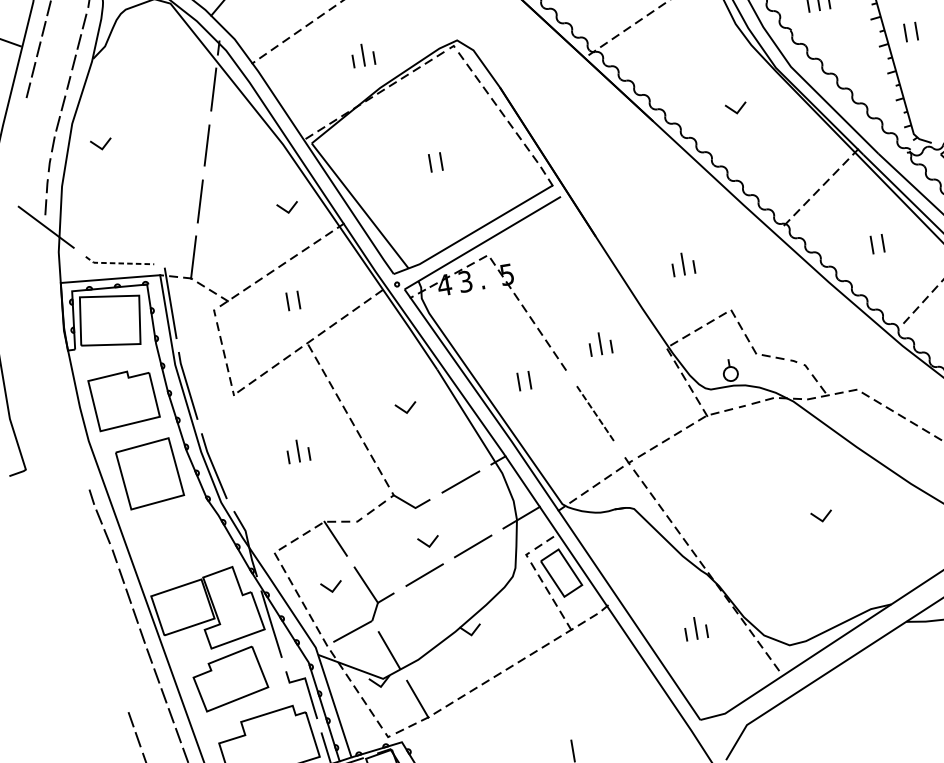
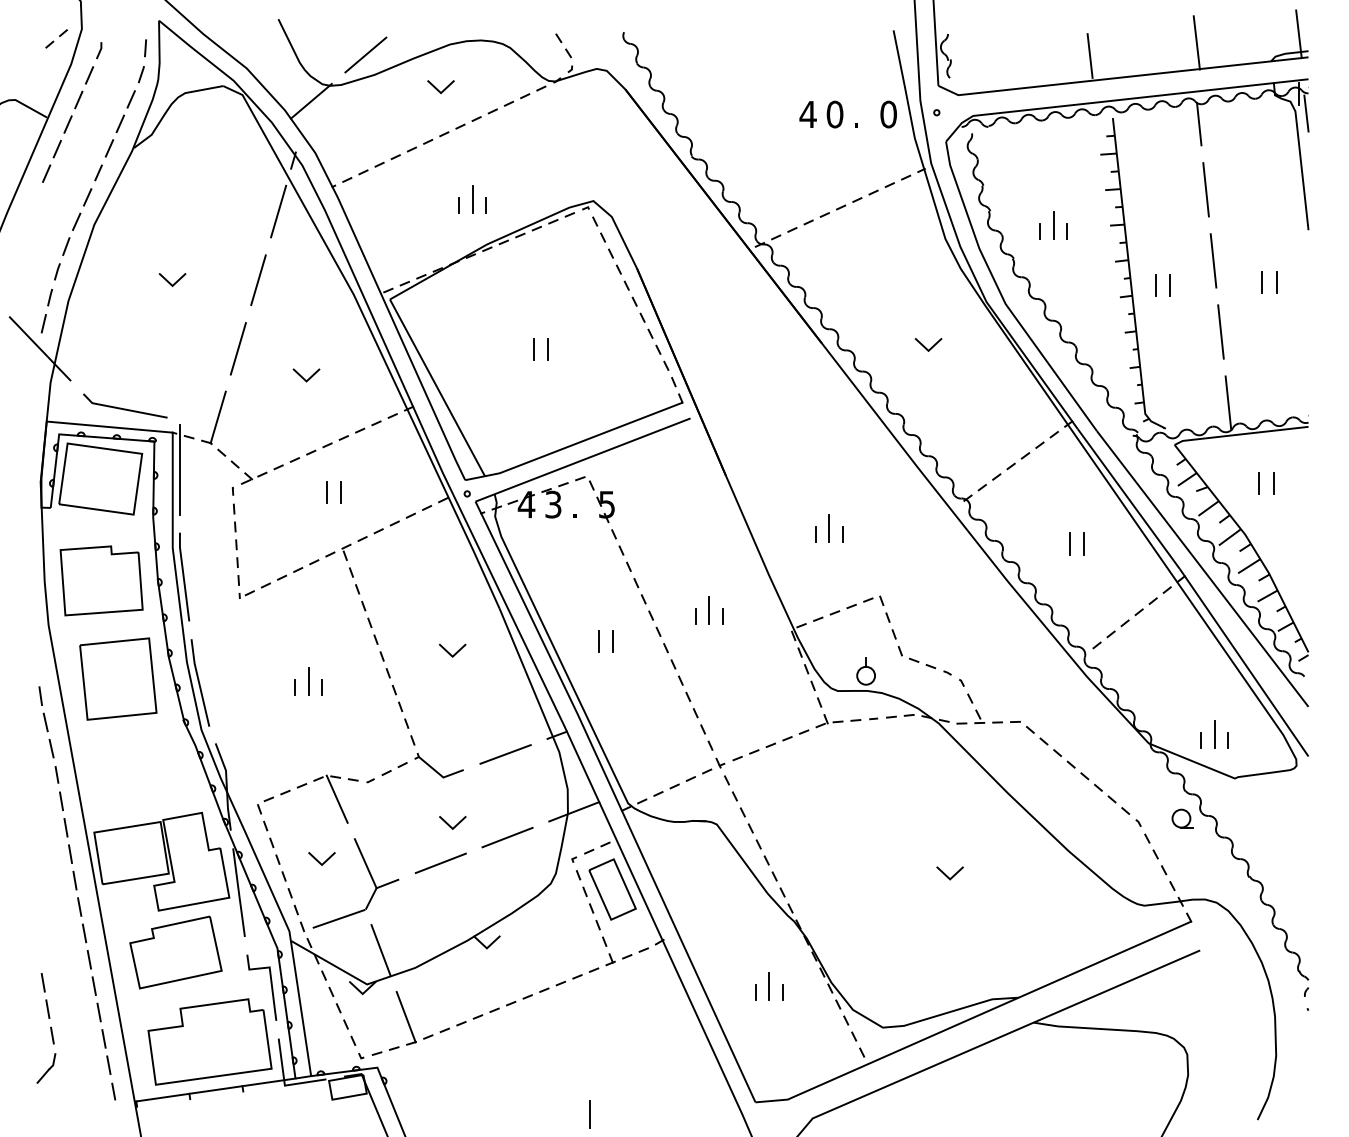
line: (99, 146) -> (169, 281), moved
line: (285, 210) -> (303, 377), moved
line: (118, 263) -> (122, 409), dashed -> solid
part: (595, 413) -> (688, 696), size x1.43

